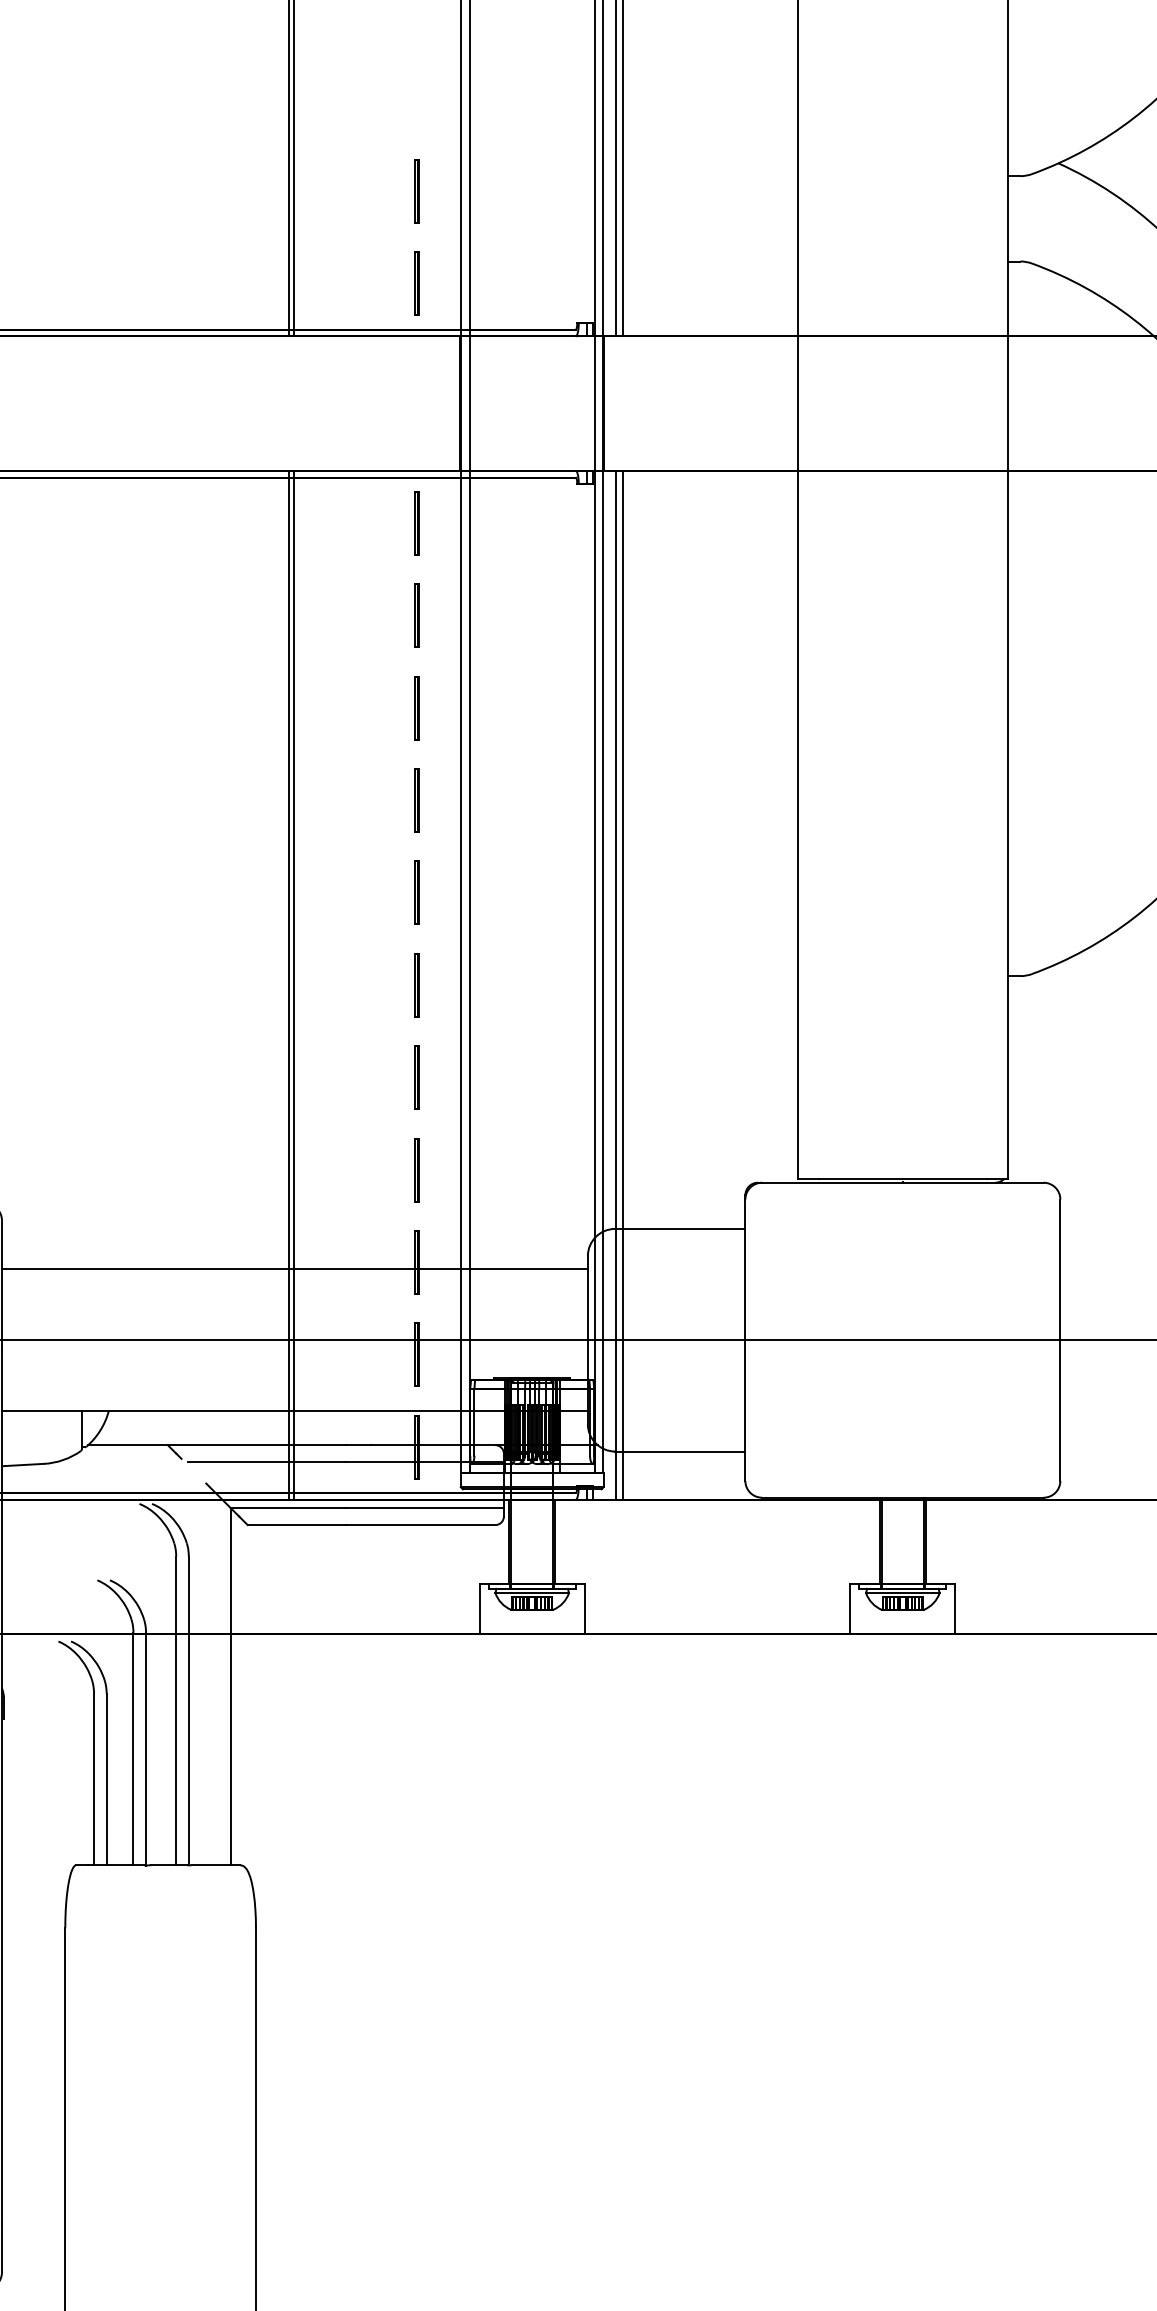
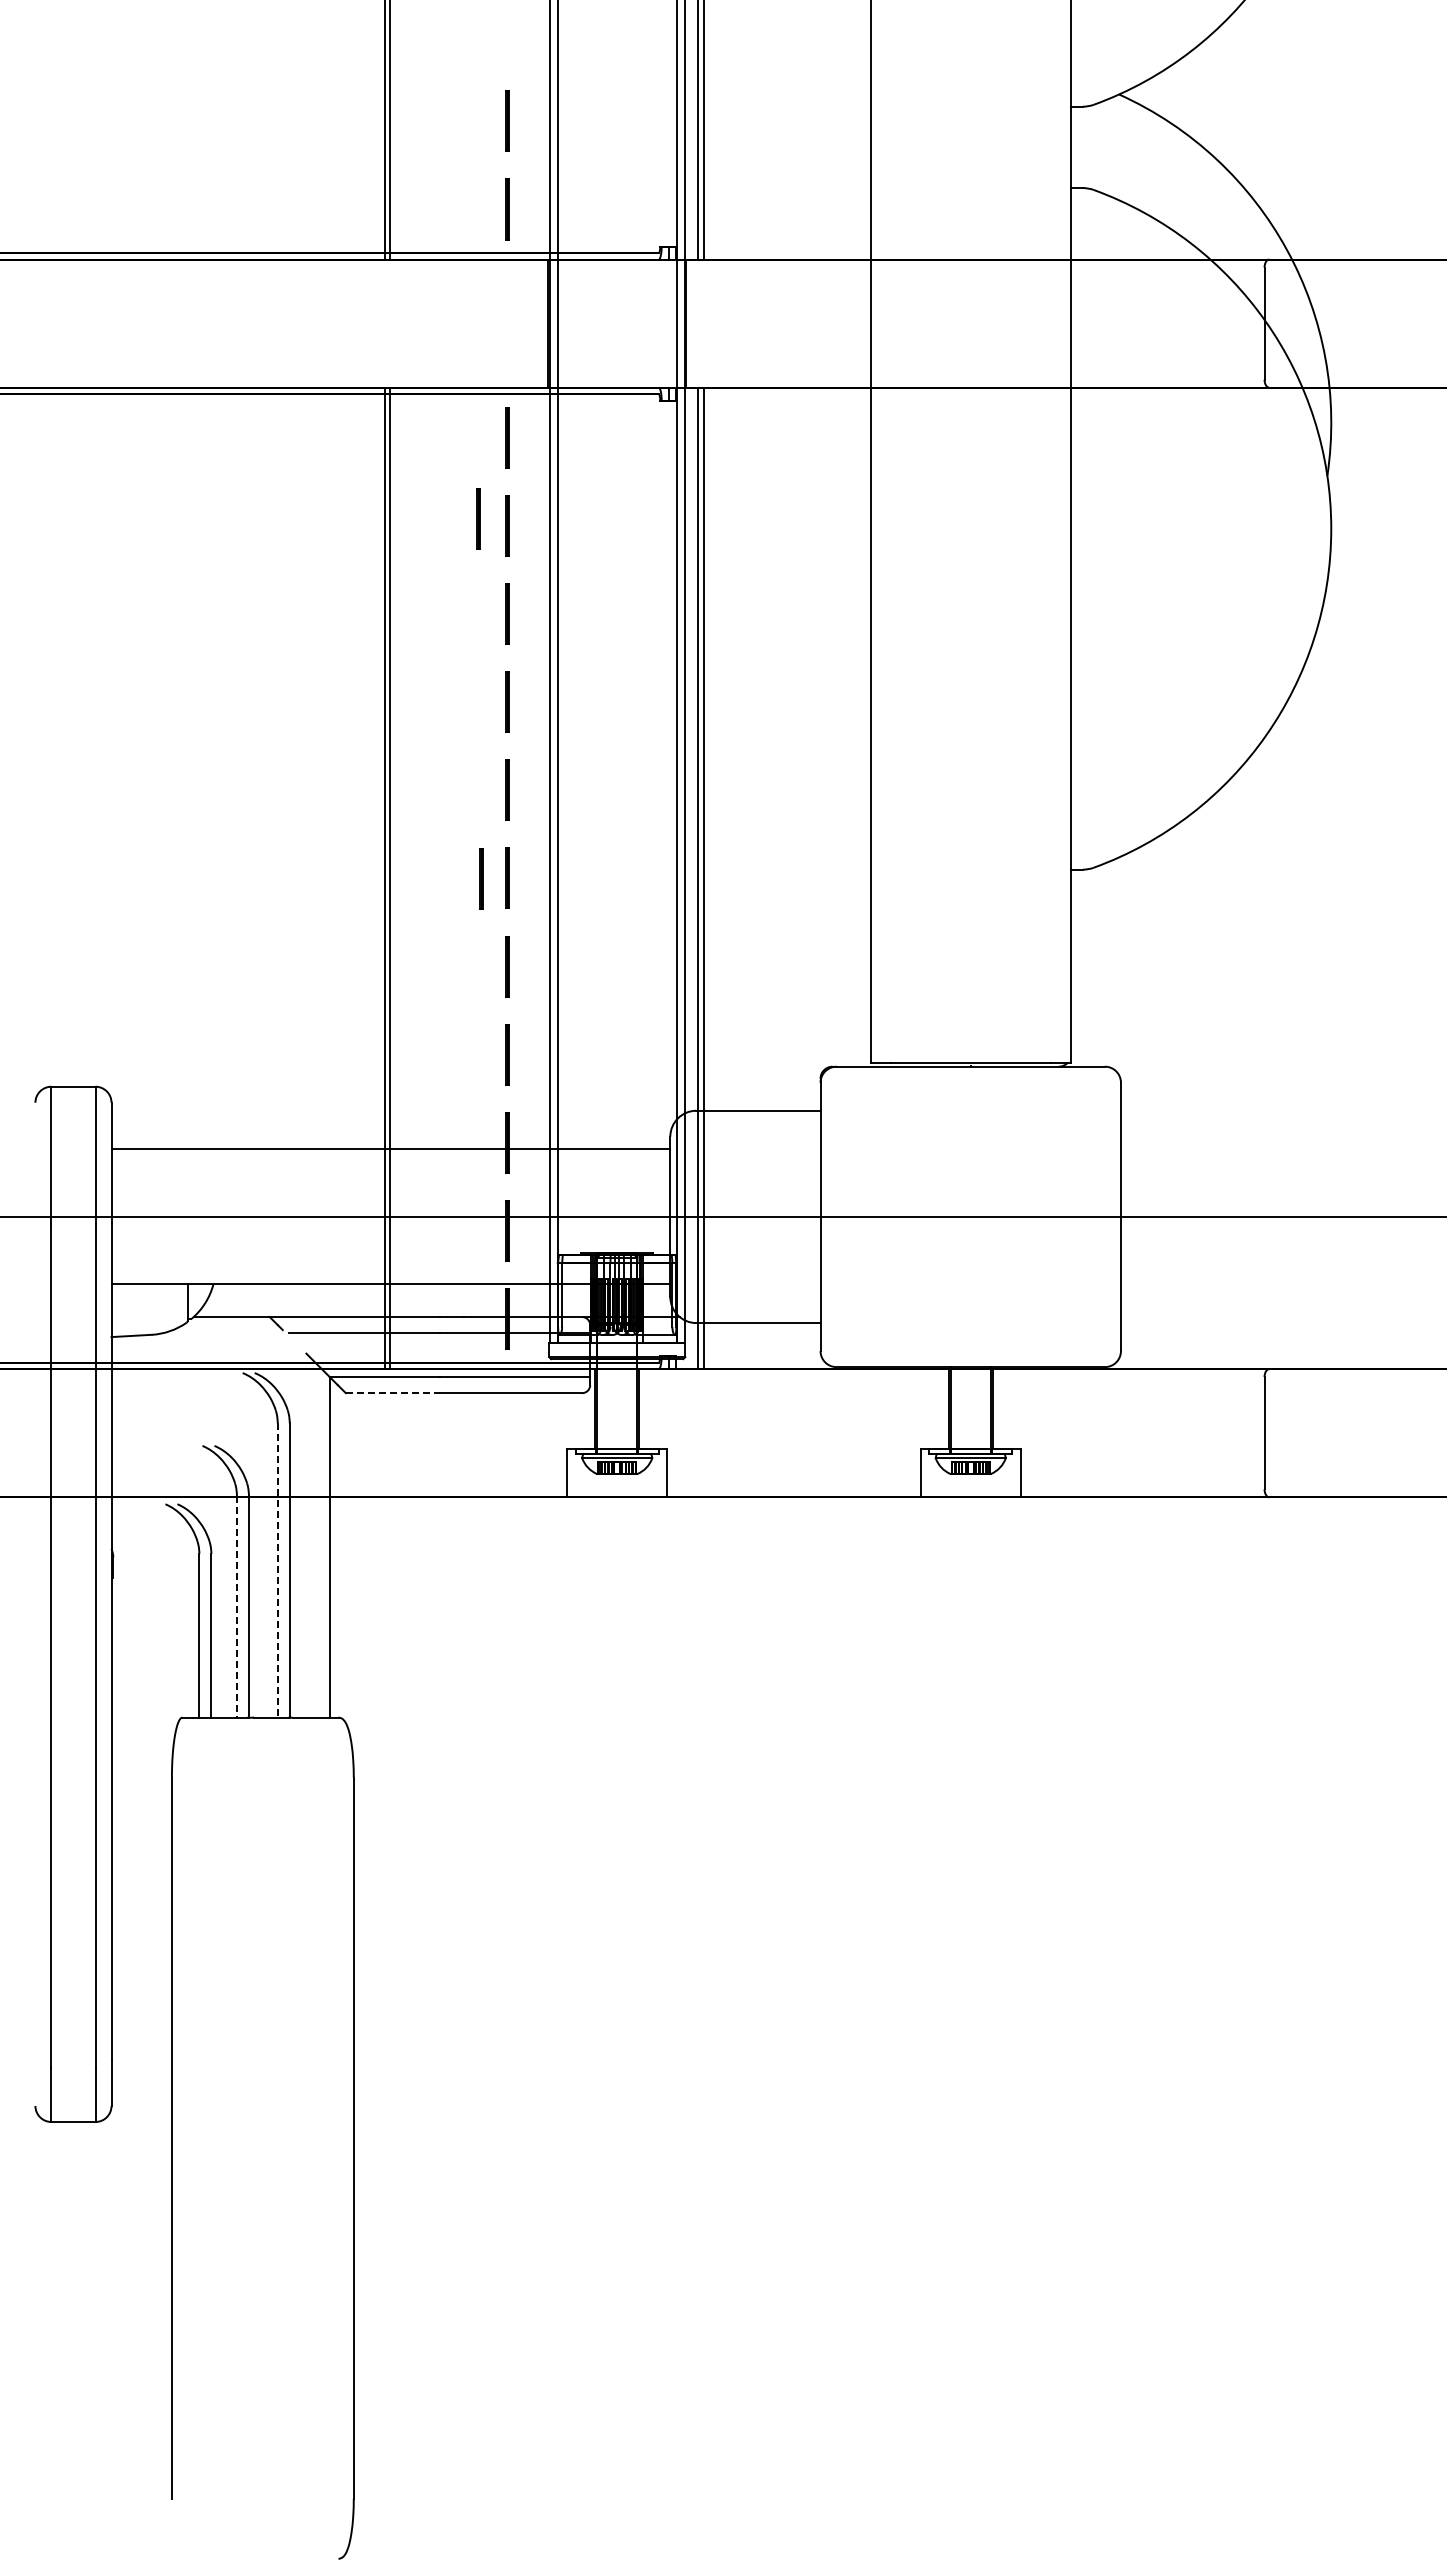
line: (386, 607) -> (478, 518), added
line: (389, 985) -> (481, 878), added
line: (297, 1525) -> (393, 1393), solid -> dashed
line: (175, 1710) -> (277, 1570), solid -> dashed
line: (133, 1748) -> (236, 1606), solid -> dashed

